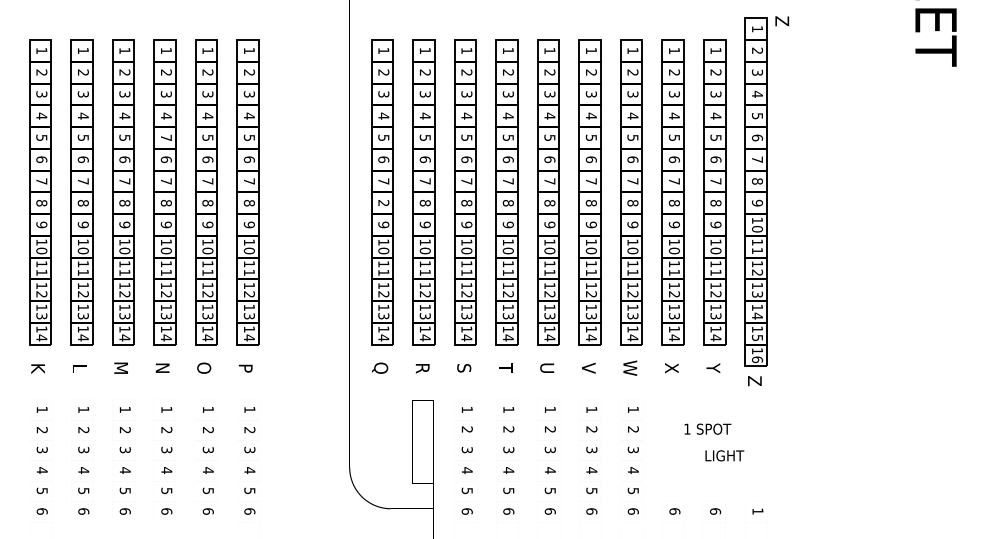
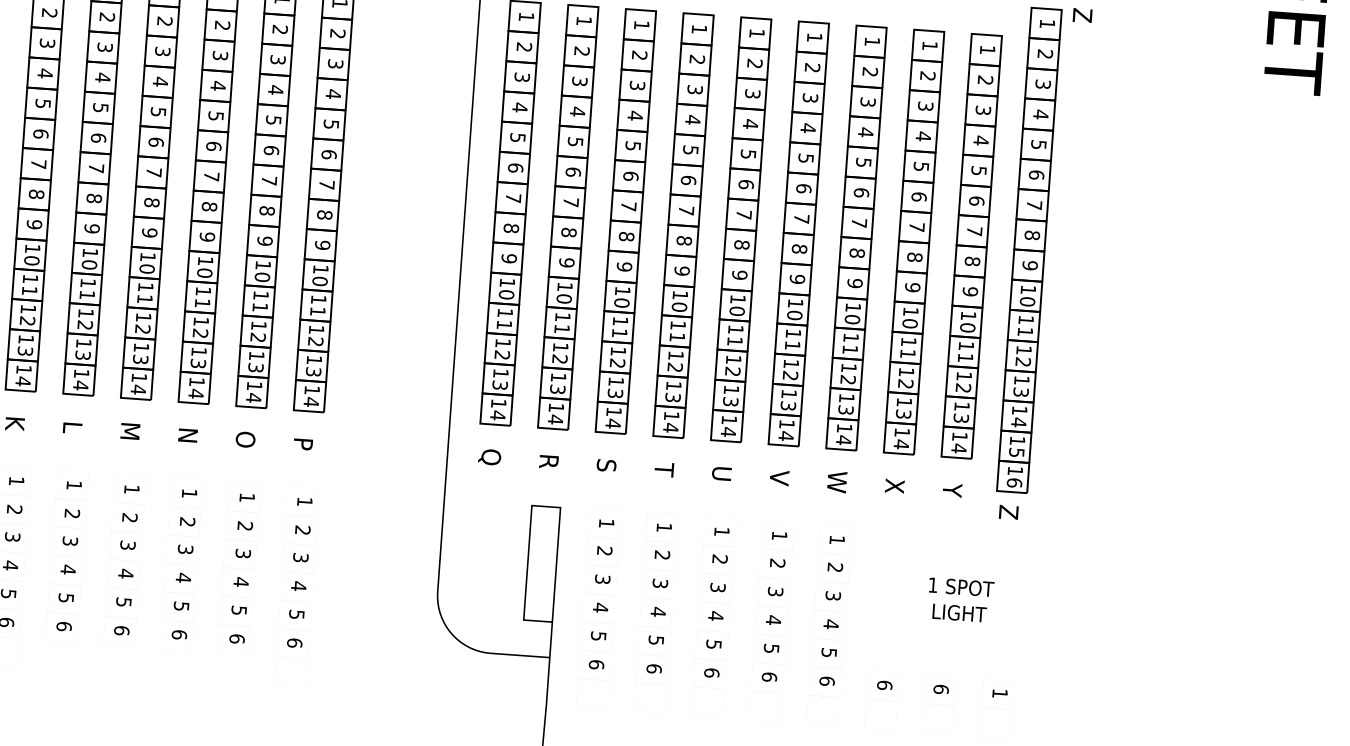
text: (165, 137) -> (214, 115), 7 -> 5
text: (383, 203) -> (510, 228), 2 -> 8
text: (707, 428) -> (961, 586), moved

